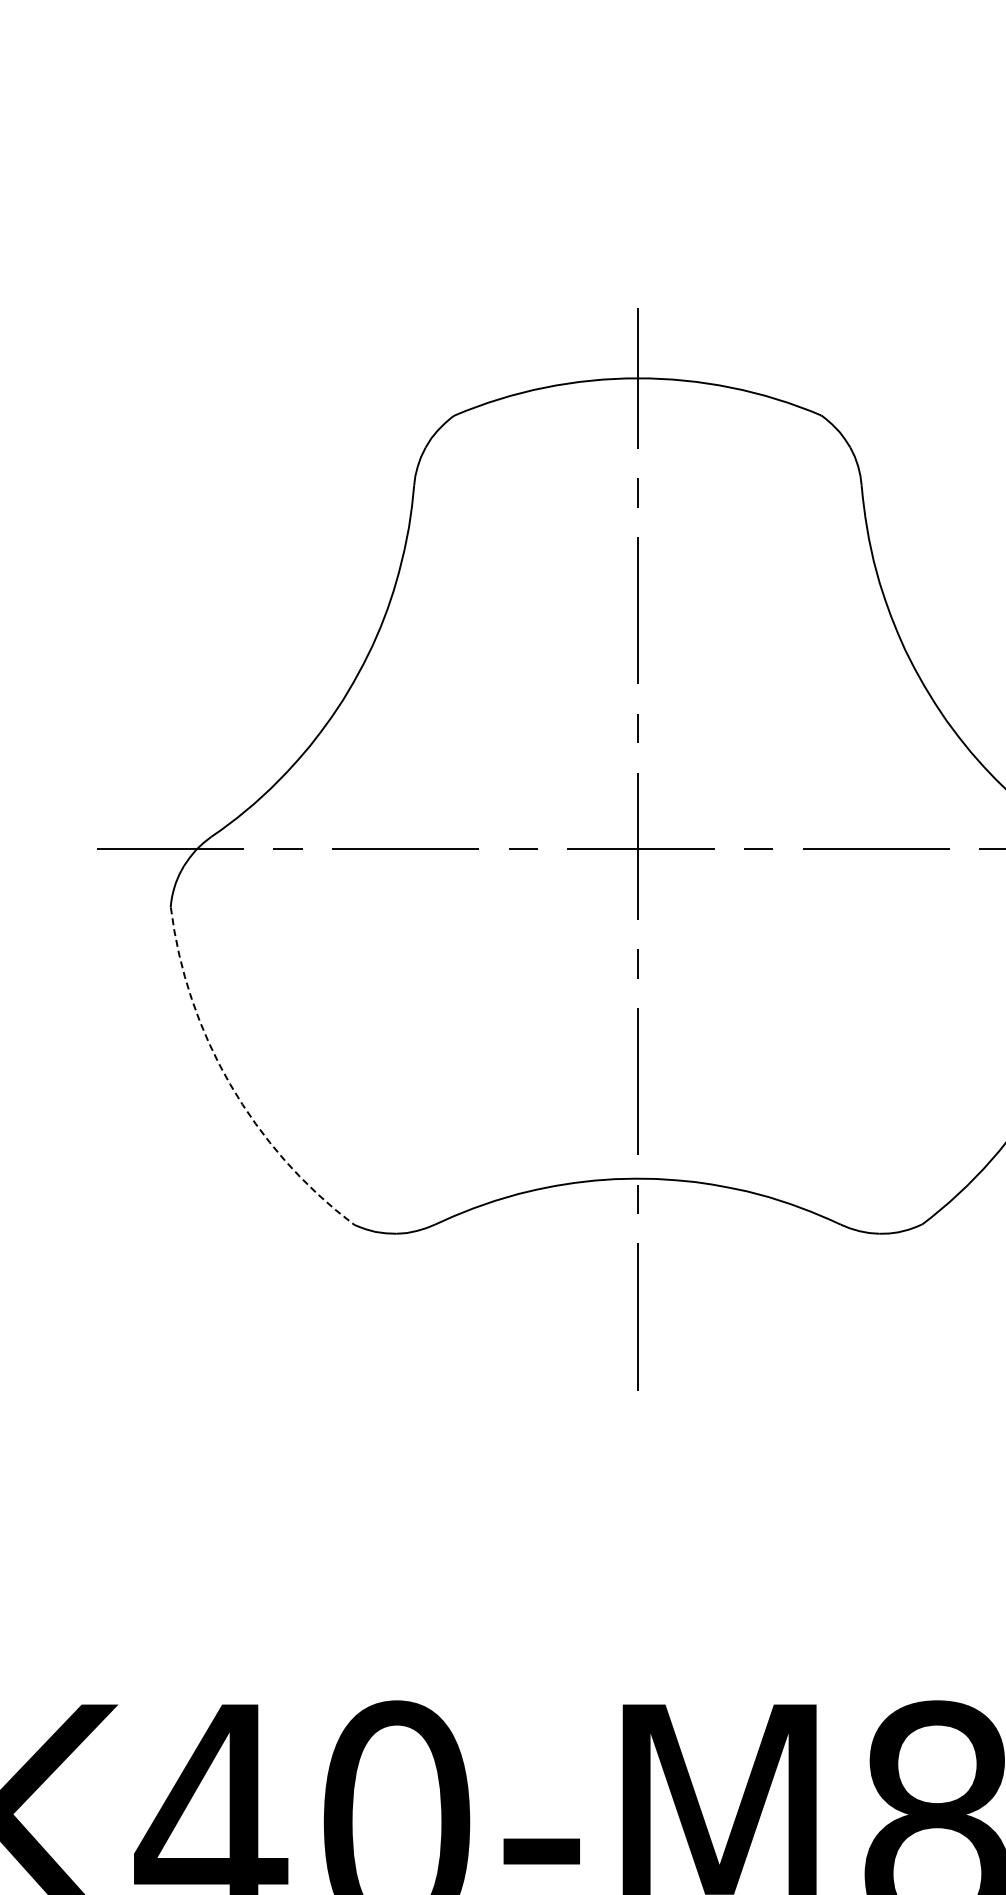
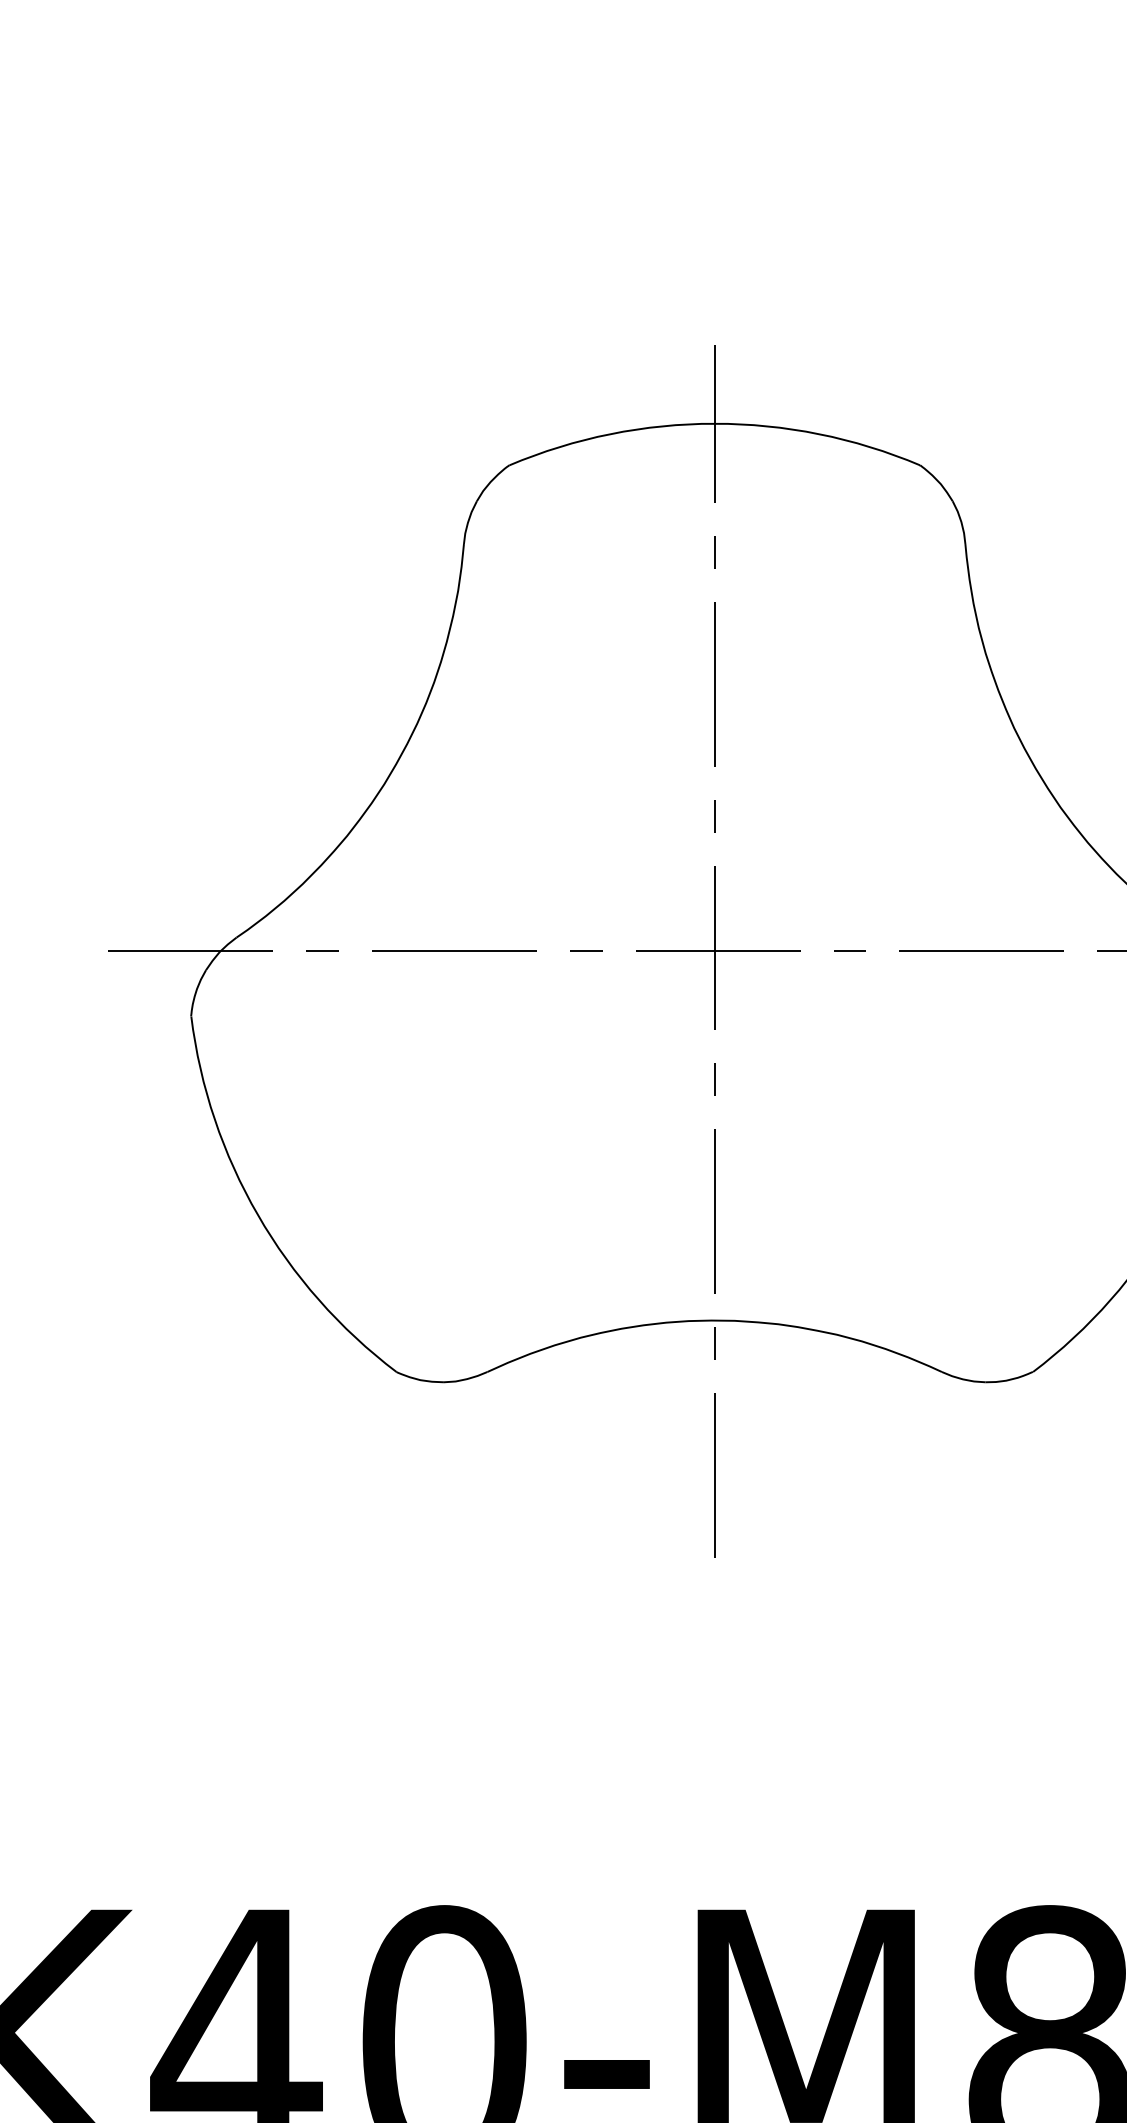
arc: (230, 1084) -> (258, 1215), dashed -> solid

